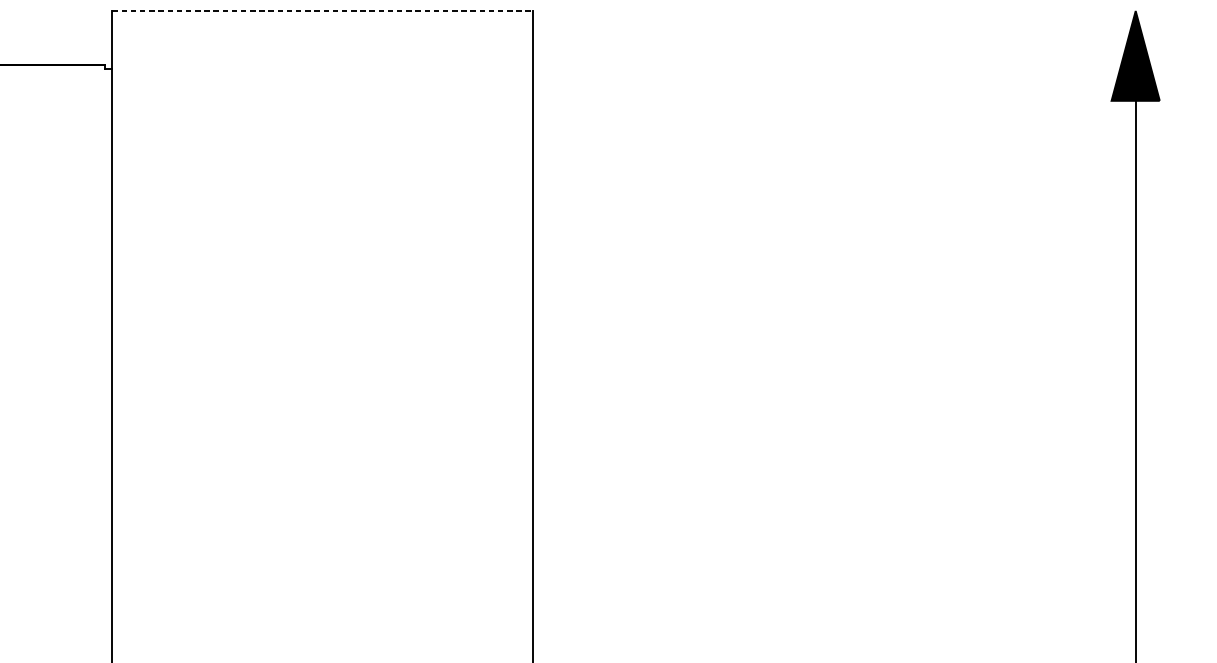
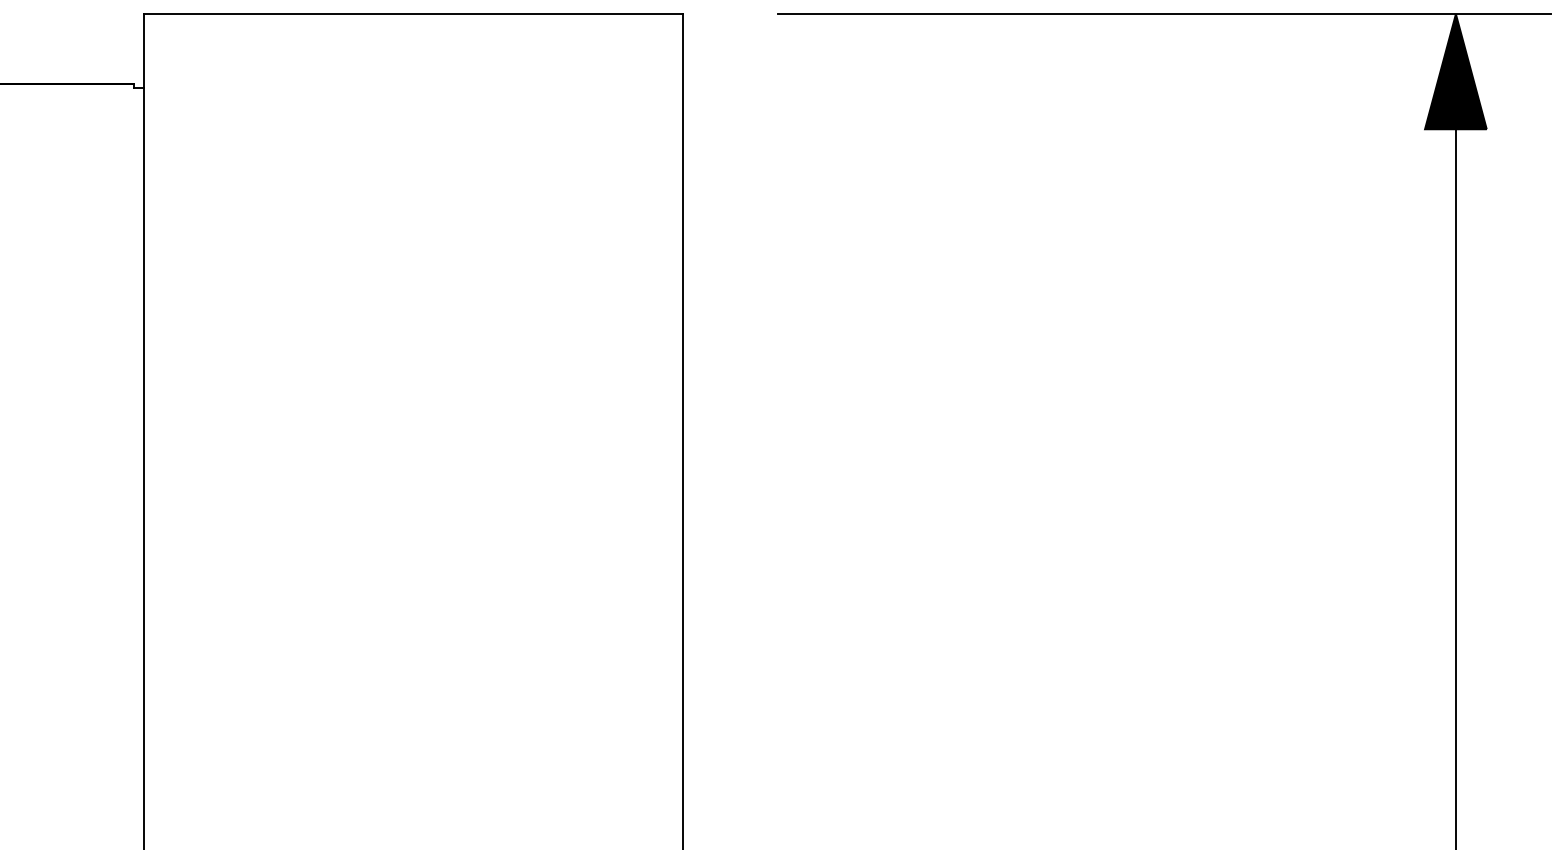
line: (322, 11) -> (413, 14), dashed -> solid
line: (908, 11) -> (1164, 14), added

